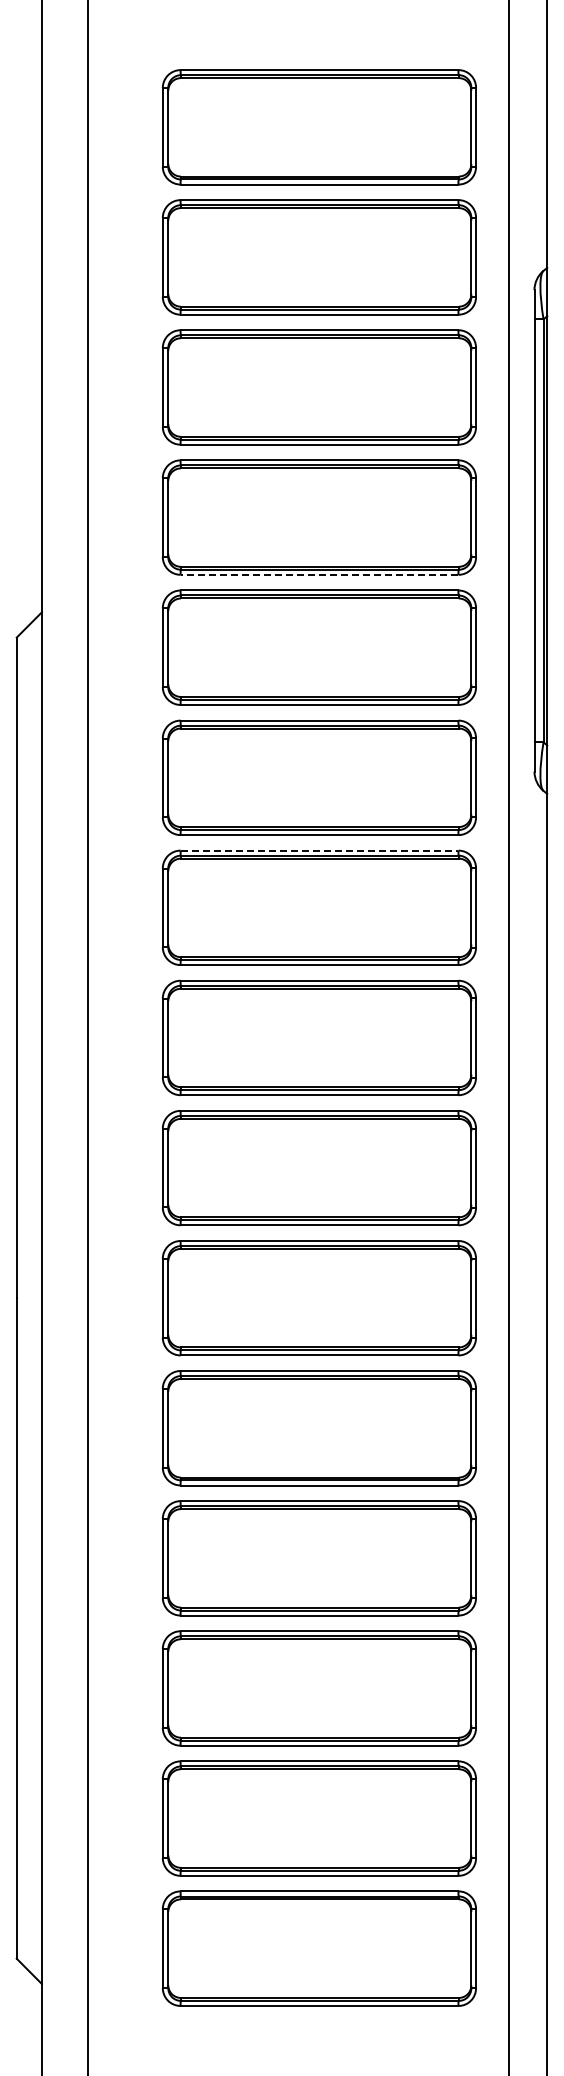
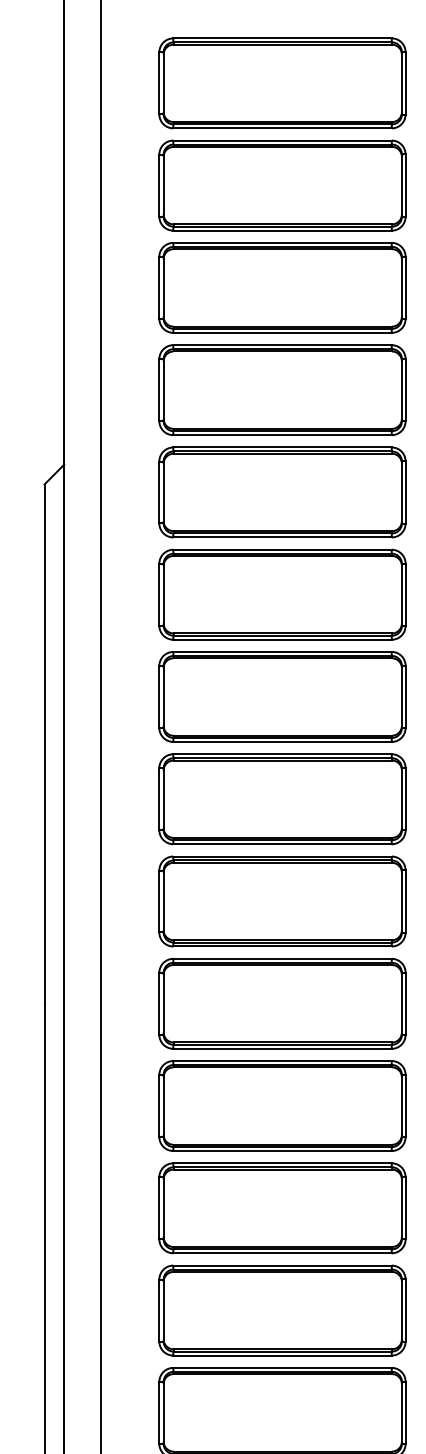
line: (319, 574) -> (282, 434), dashed -> solid
line: (319, 850) -> (282, 651), dashed -> solid

